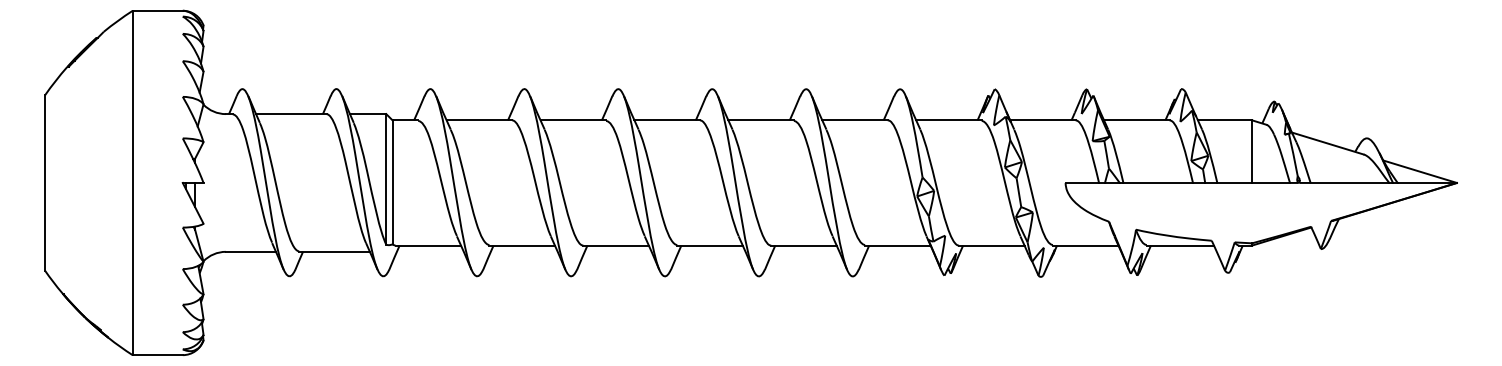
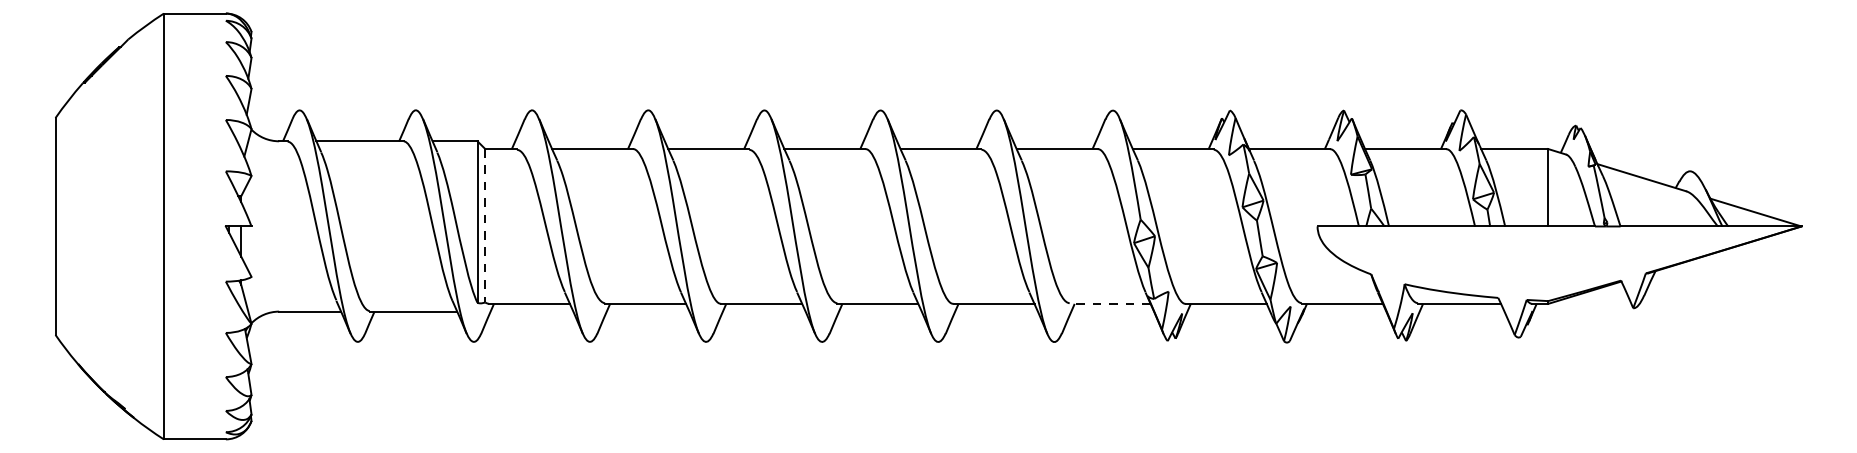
line: (392, 182) -> (485, 225), solid -> dashed
line: (897, 245) -> (1109, 303), solid -> dashed

